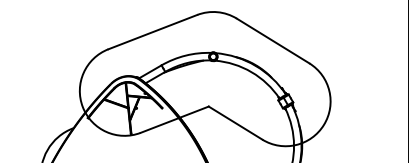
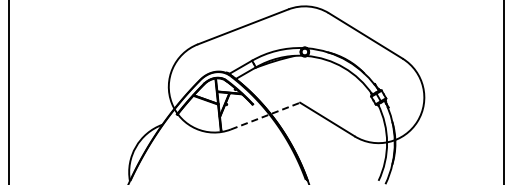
line: (175, 119) -> (266, 115), solid -> dashed

